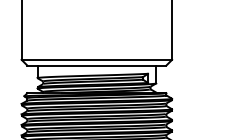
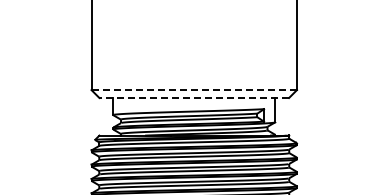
line: (97, 60) -> (194, 90), solid -> dashed
line: (97, 65) -> (194, 98), solid -> dashed

